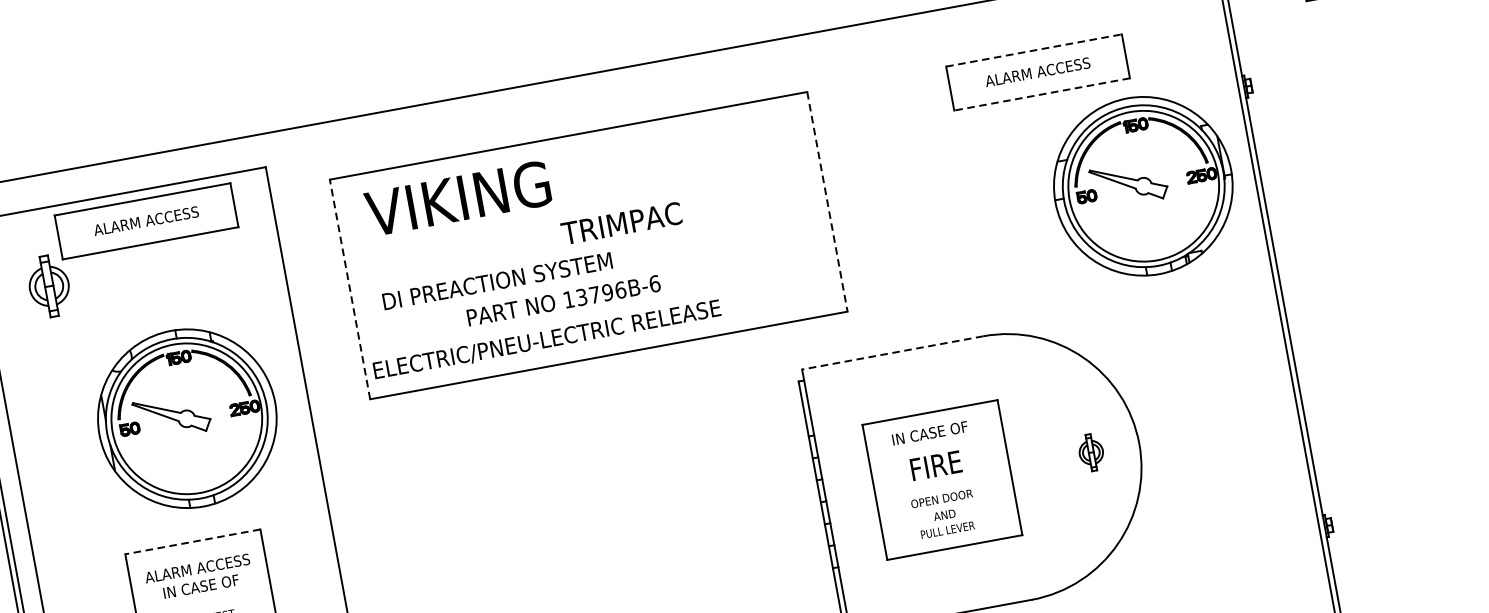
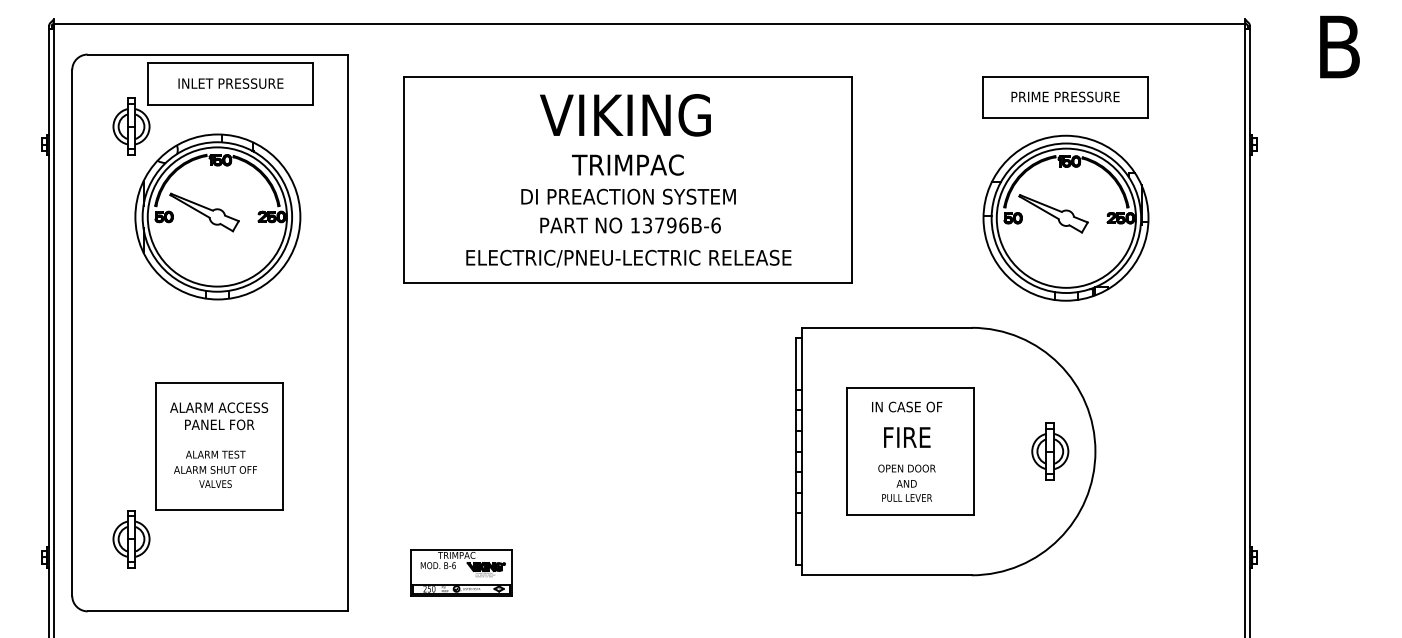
line: (1034, 50) -> (1065, 76), dashed -> solid
text: (1038, 71) -> (1065, 96), ALARM ACCESS -> PRIME PRESSURE
line: (1041, 94) -> (1064, 117), dashed -> solid
part: (1142, 185) -> (1065, 217), moved
text: (458, 198) -> (625, 115), moved
line: (827, 202) -> (852, 180), dashed -> solid
text: (146, 220) -> (230, 83), ALARM ACCESS -> INLET PRESSURE
text: (621, 222) -> (627, 164), moved
text: (497, 280) -> (628, 196), moved
line: (350, 289) -> (404, 179), dashed -> solid
text: (563, 300) -> (630, 225), moved
text: (546, 340) -> (628, 258), moved
line: (892, 352) -> (886, 327), dashed -> solid
part: (186, 418) -> (217, 216), moved
part: (1091, 452) -> (1050, 451), size x1.67
line: (191, 541) -> (218, 382), dashed -> solid
text: (201, 586) -> (219, 424), IN CASE OF -> PANEL FOR

